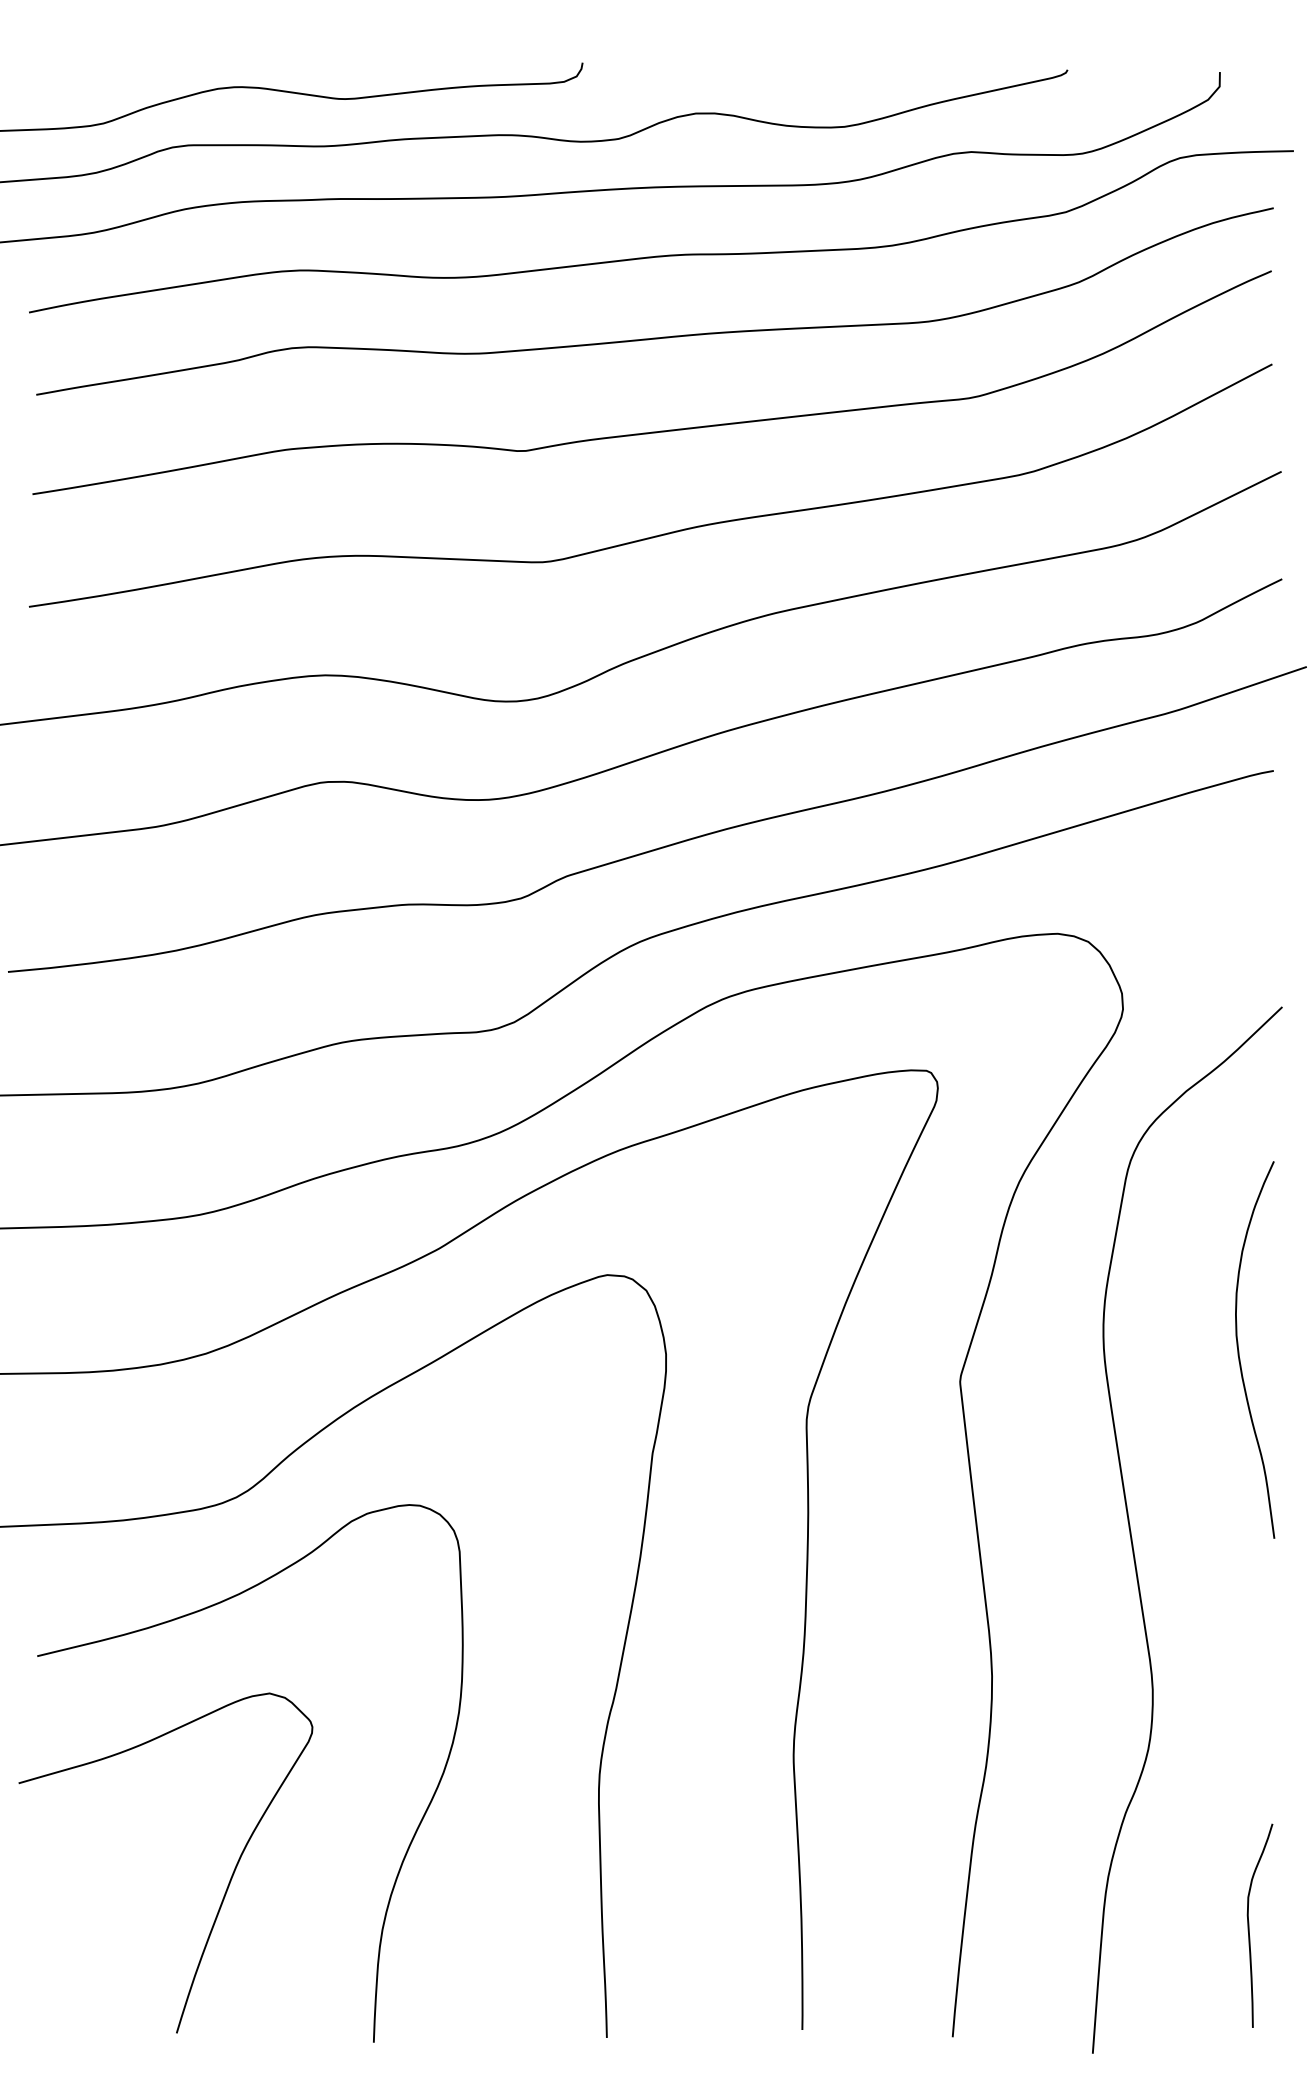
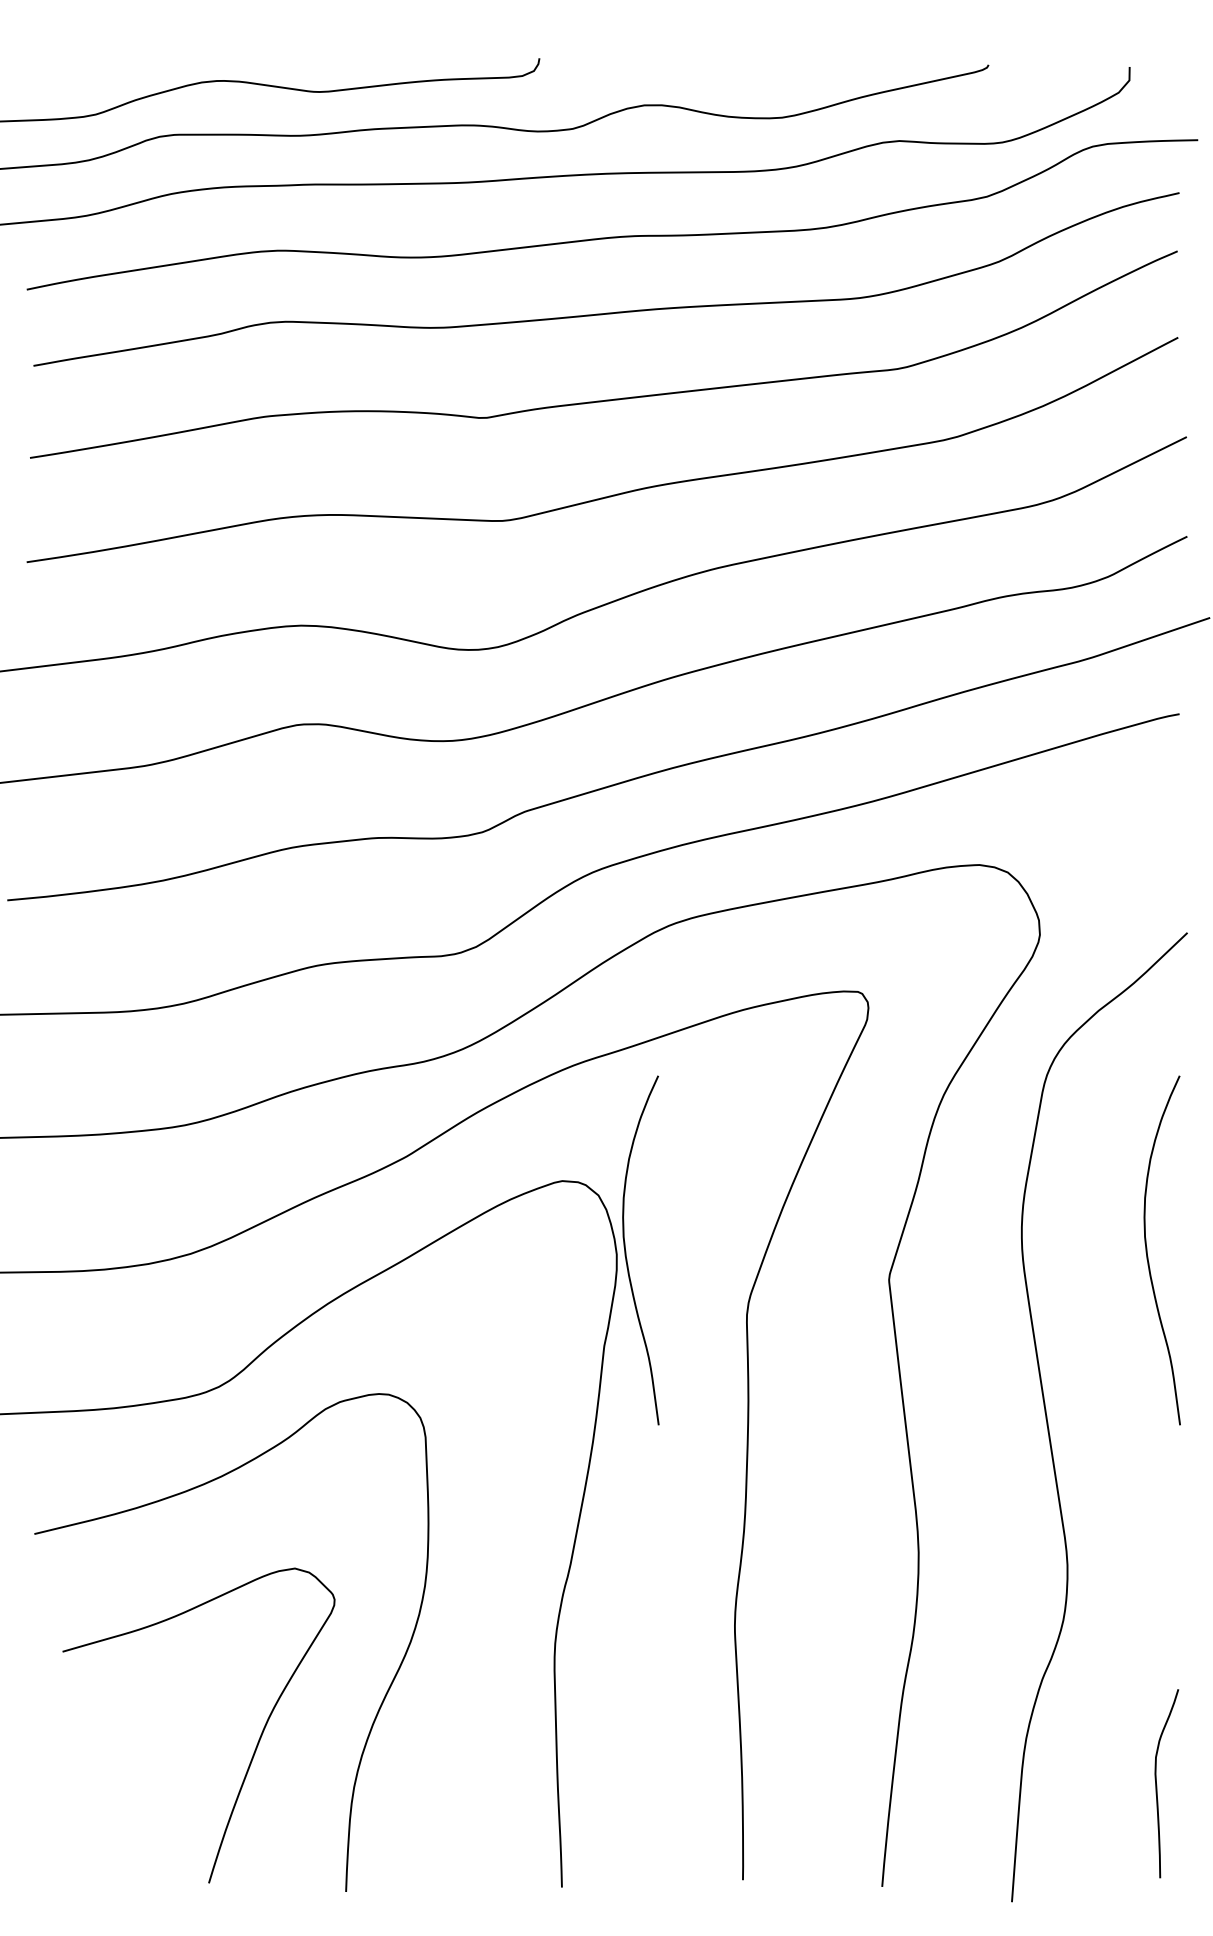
curve: (676, 1350) -> (626, 1250), added
curve: (228, 1882) -> (256, 1743), moved

